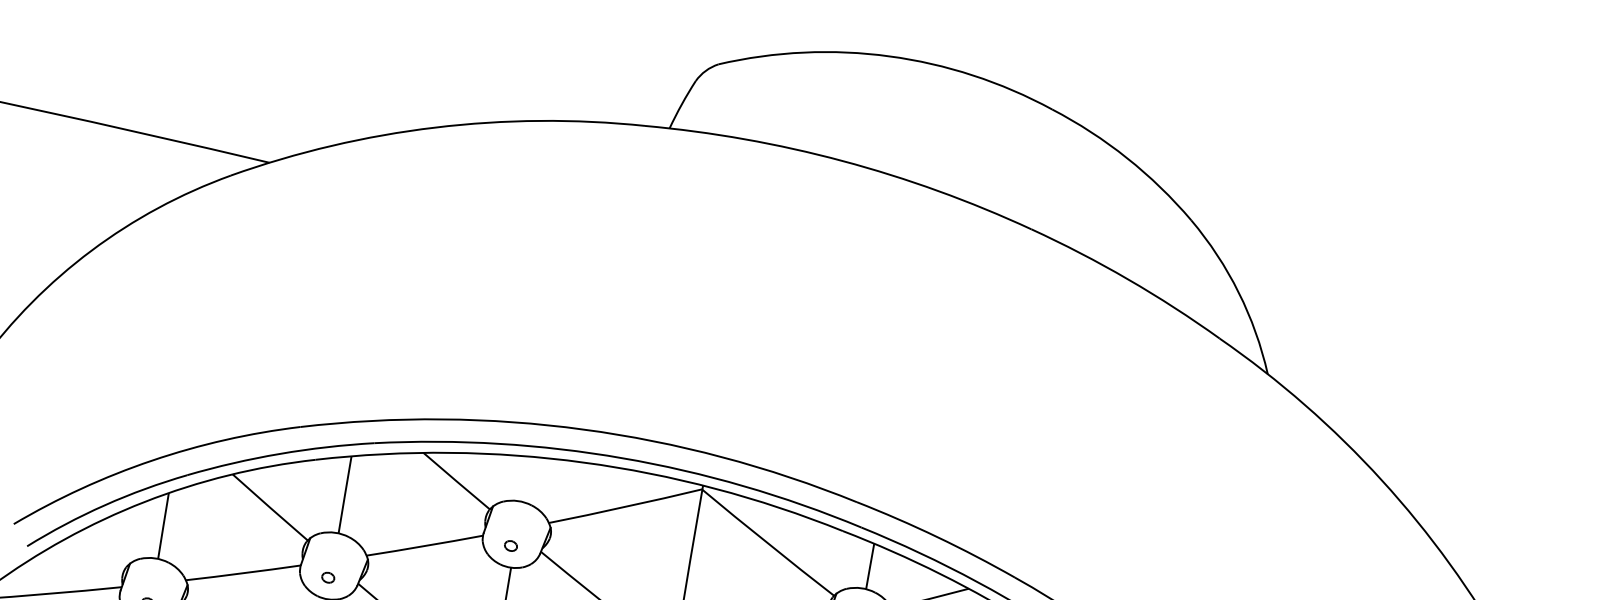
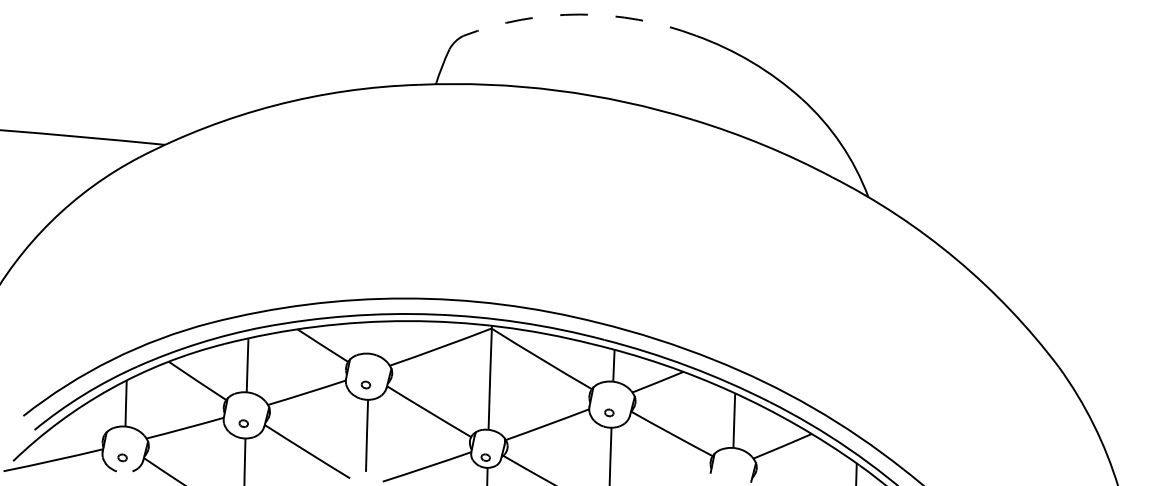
arc: (888, 56) -> (579, 14), solid -> dashed

